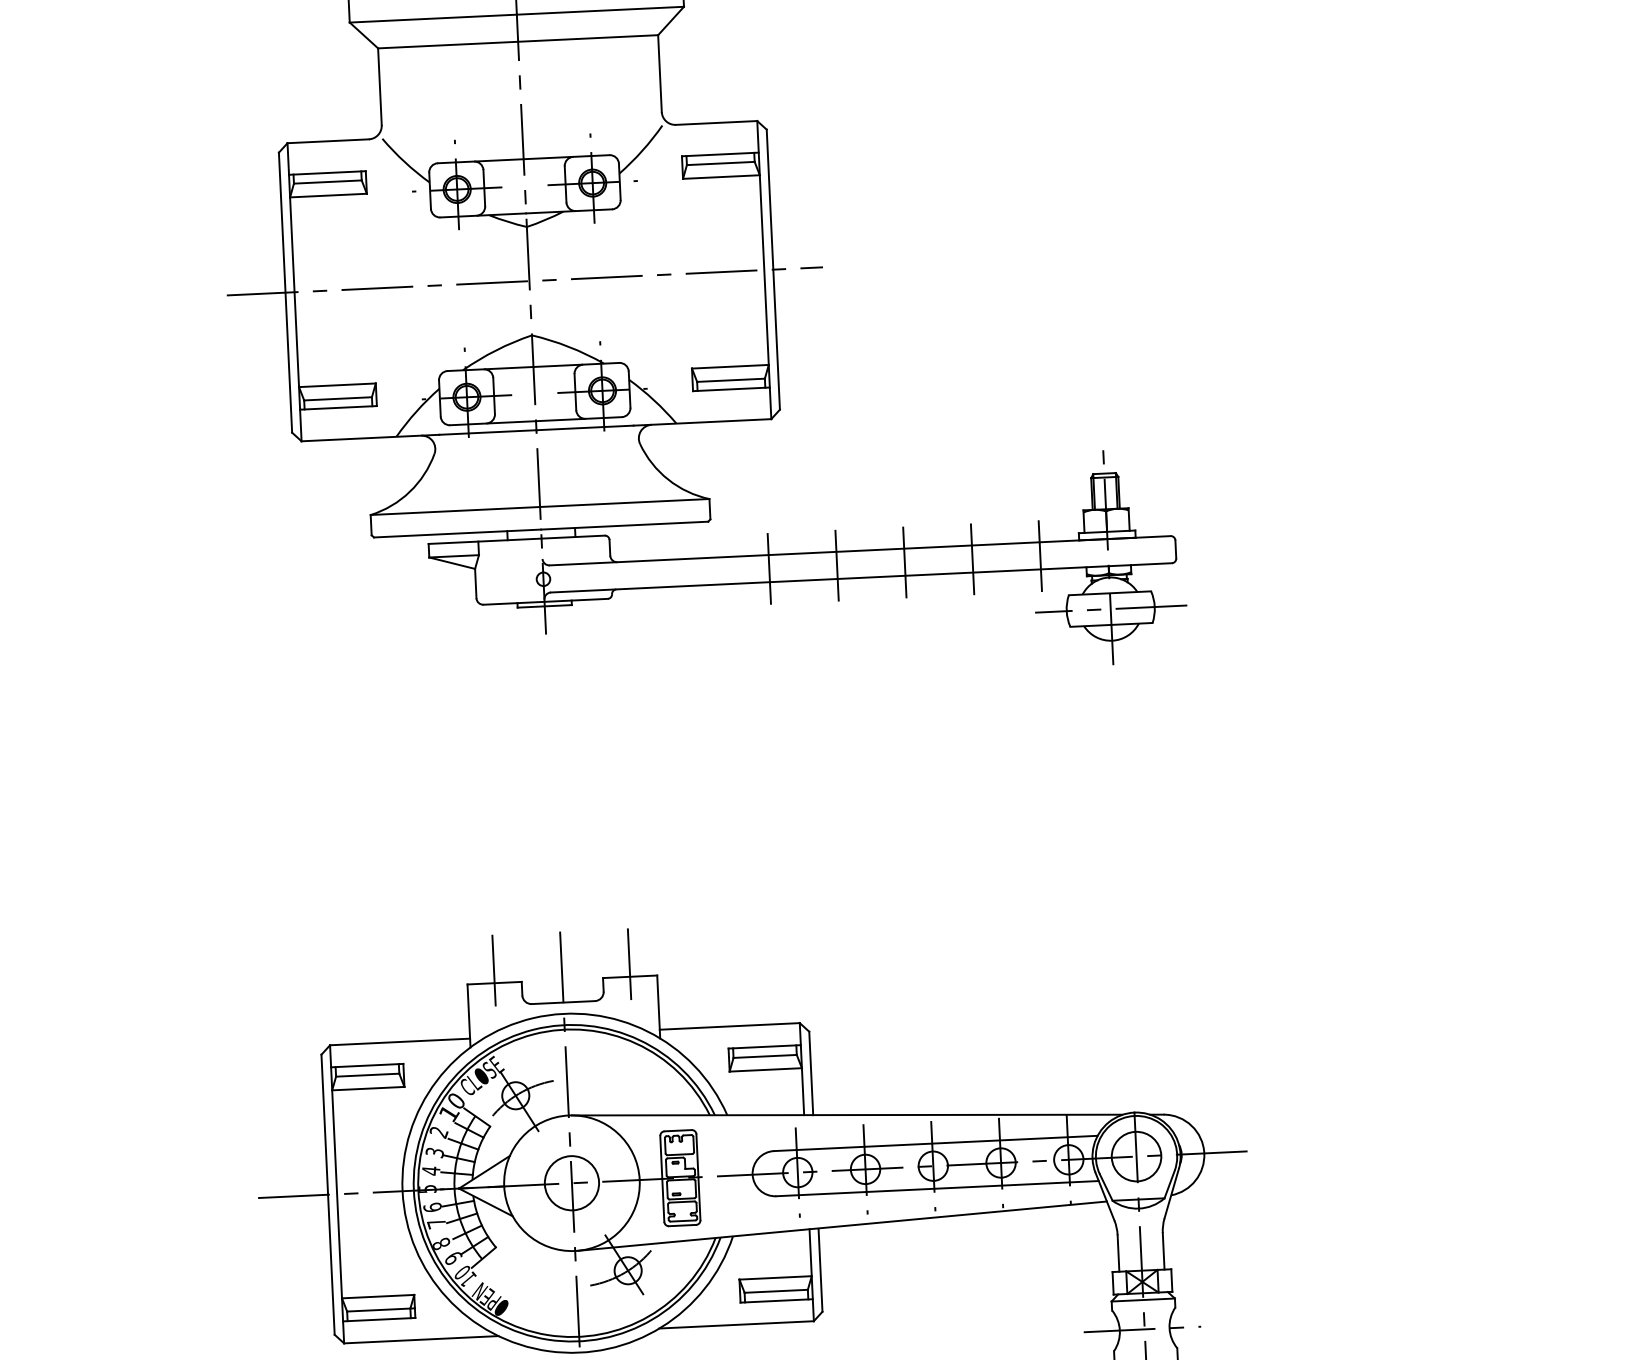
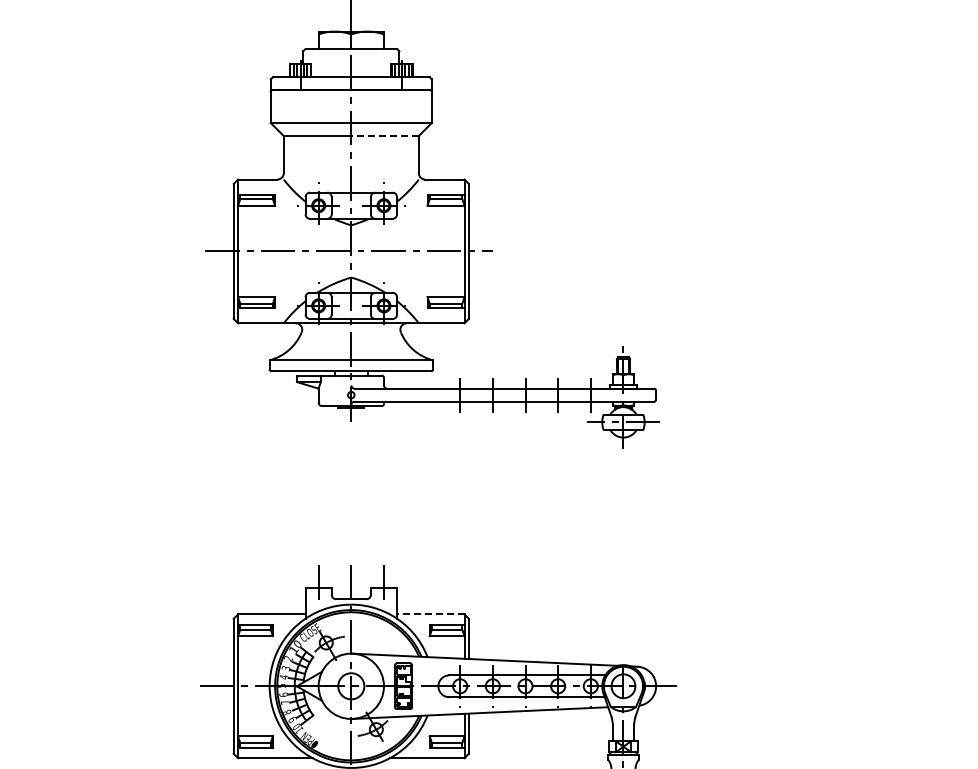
line: (589, 39) -> (385, 136), solid -> dashed
line: (729, 1026) -> (430, 614), solid -> dashed

